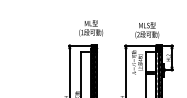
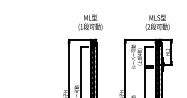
text: (147, 30) -> (157, 22), moved

